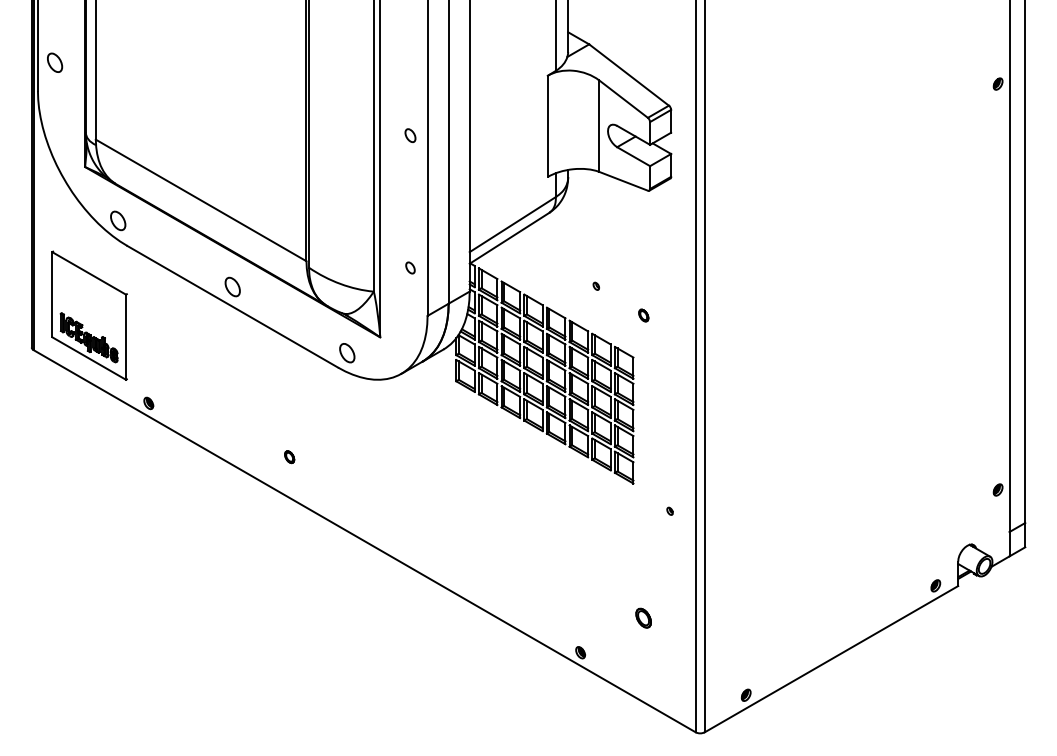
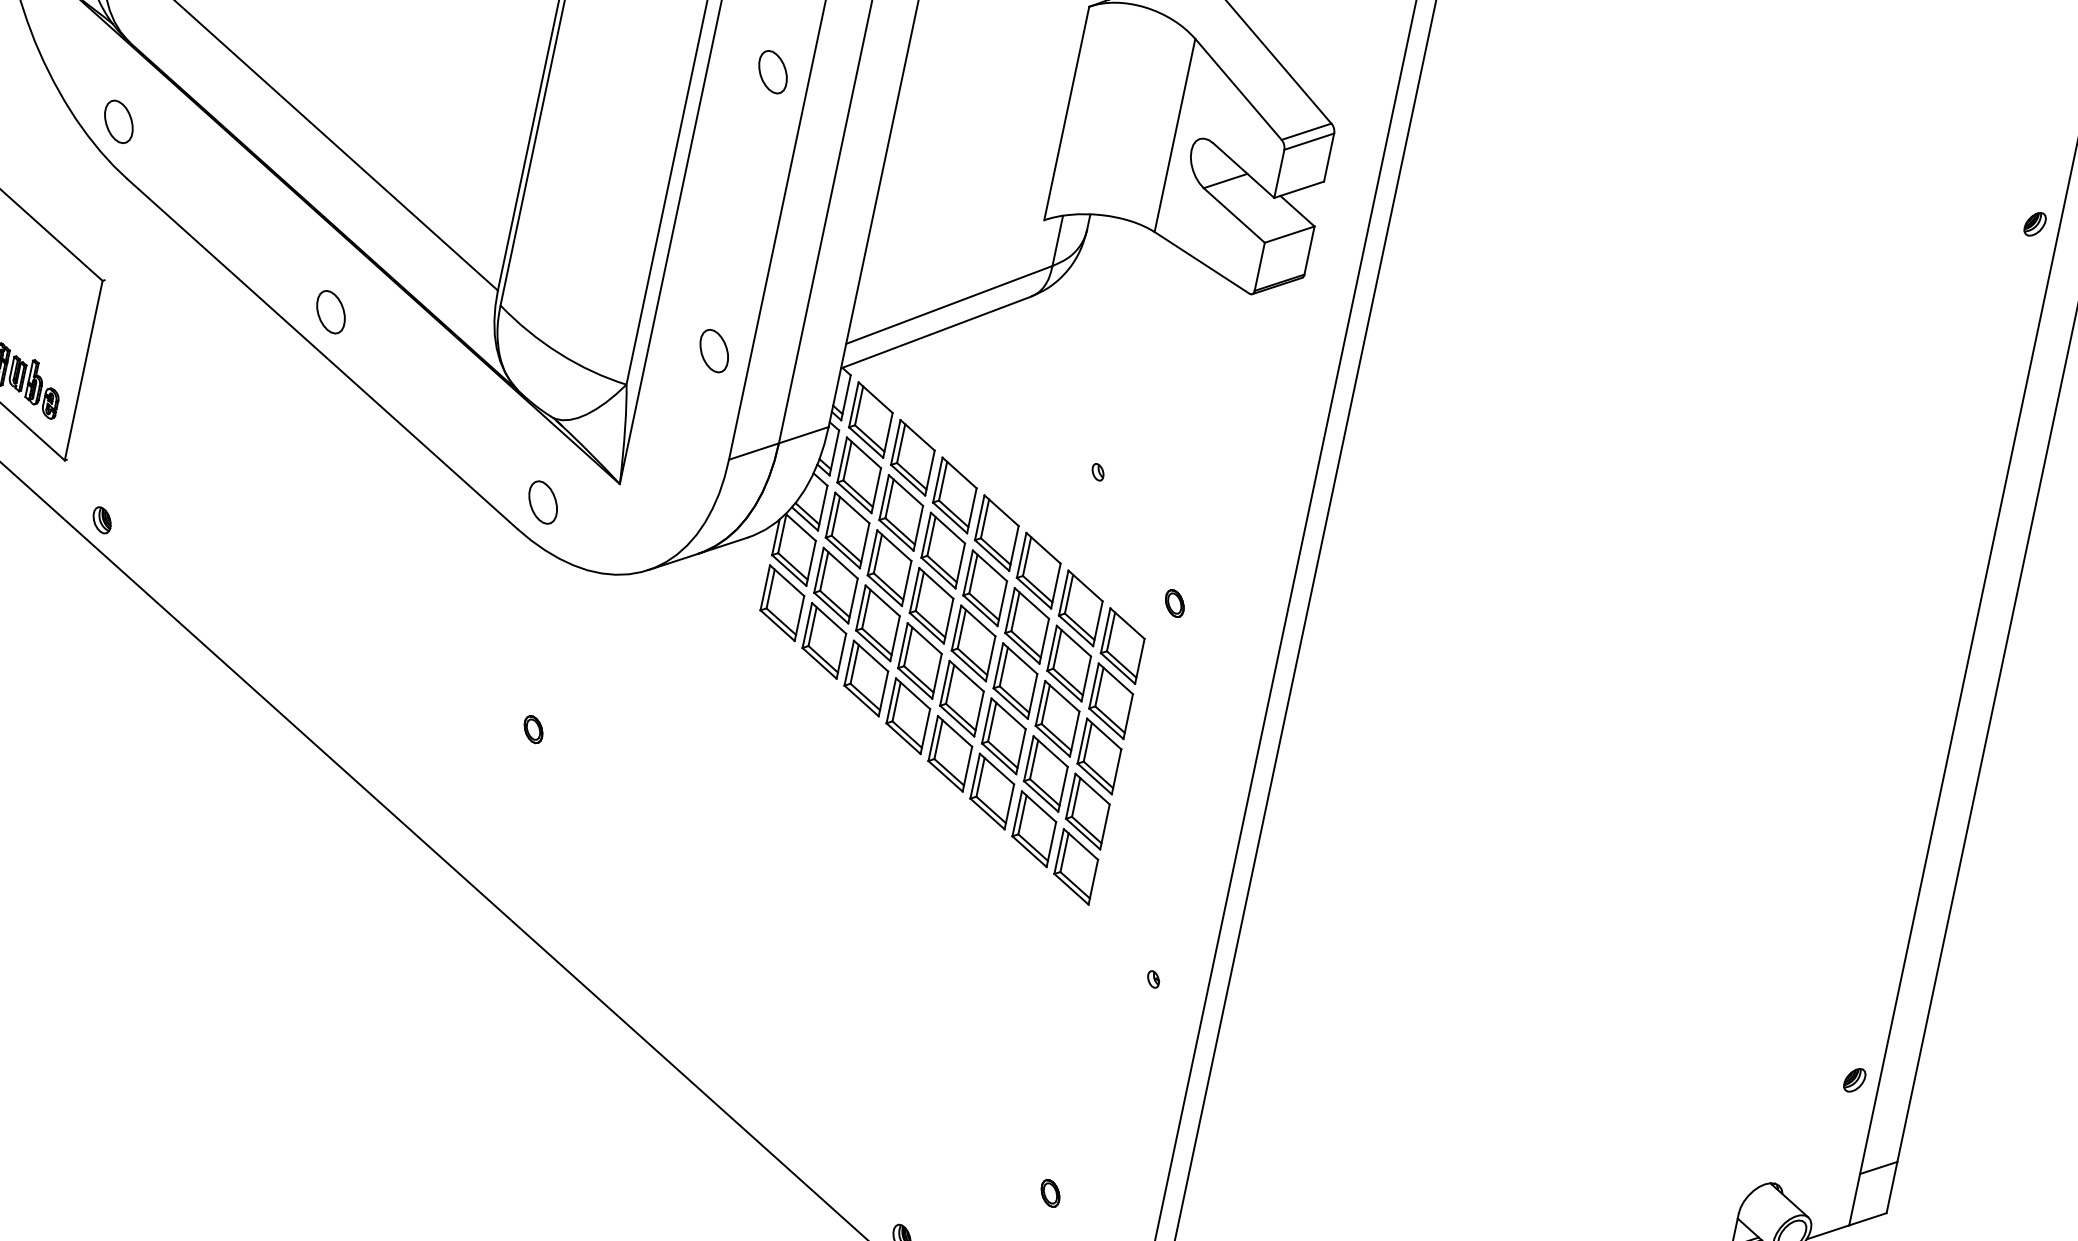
part: (410, 135) -> (773, 71), size x1.43
part: (410, 267) -> (714, 349), size x1.67
part: (643, 315) -> (1174, 603), moved
part: (289, 457) -> (533, 730), moved
part: (643, 618) -> (1049, 1193), size x0.62

